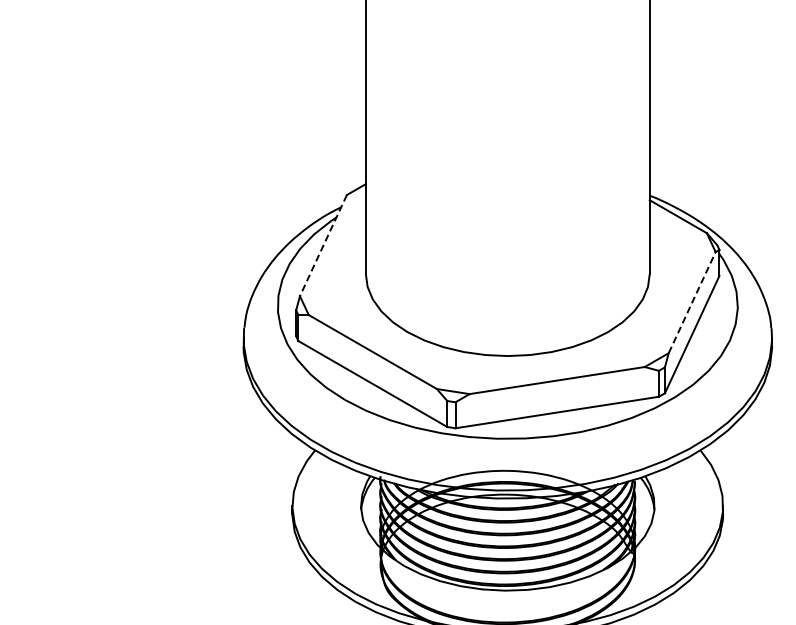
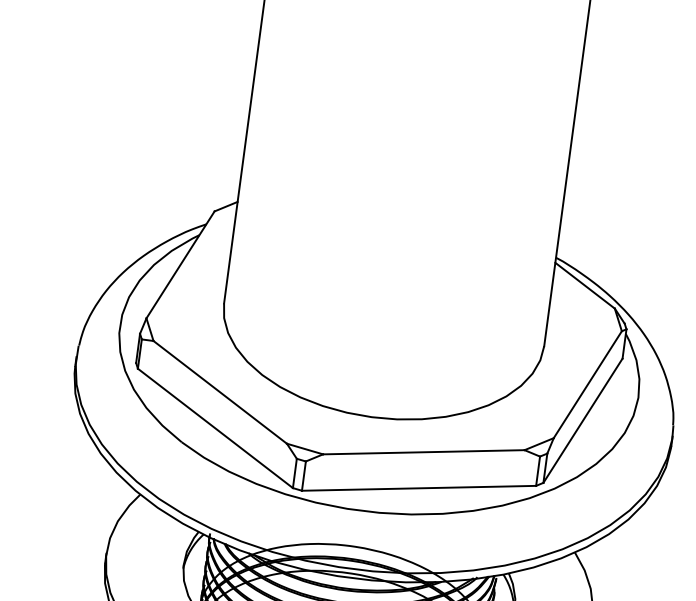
line: (323, 245) -> (180, 264), dashed -> solid
line: (692, 302) -> (588, 384), dashed -> solid

